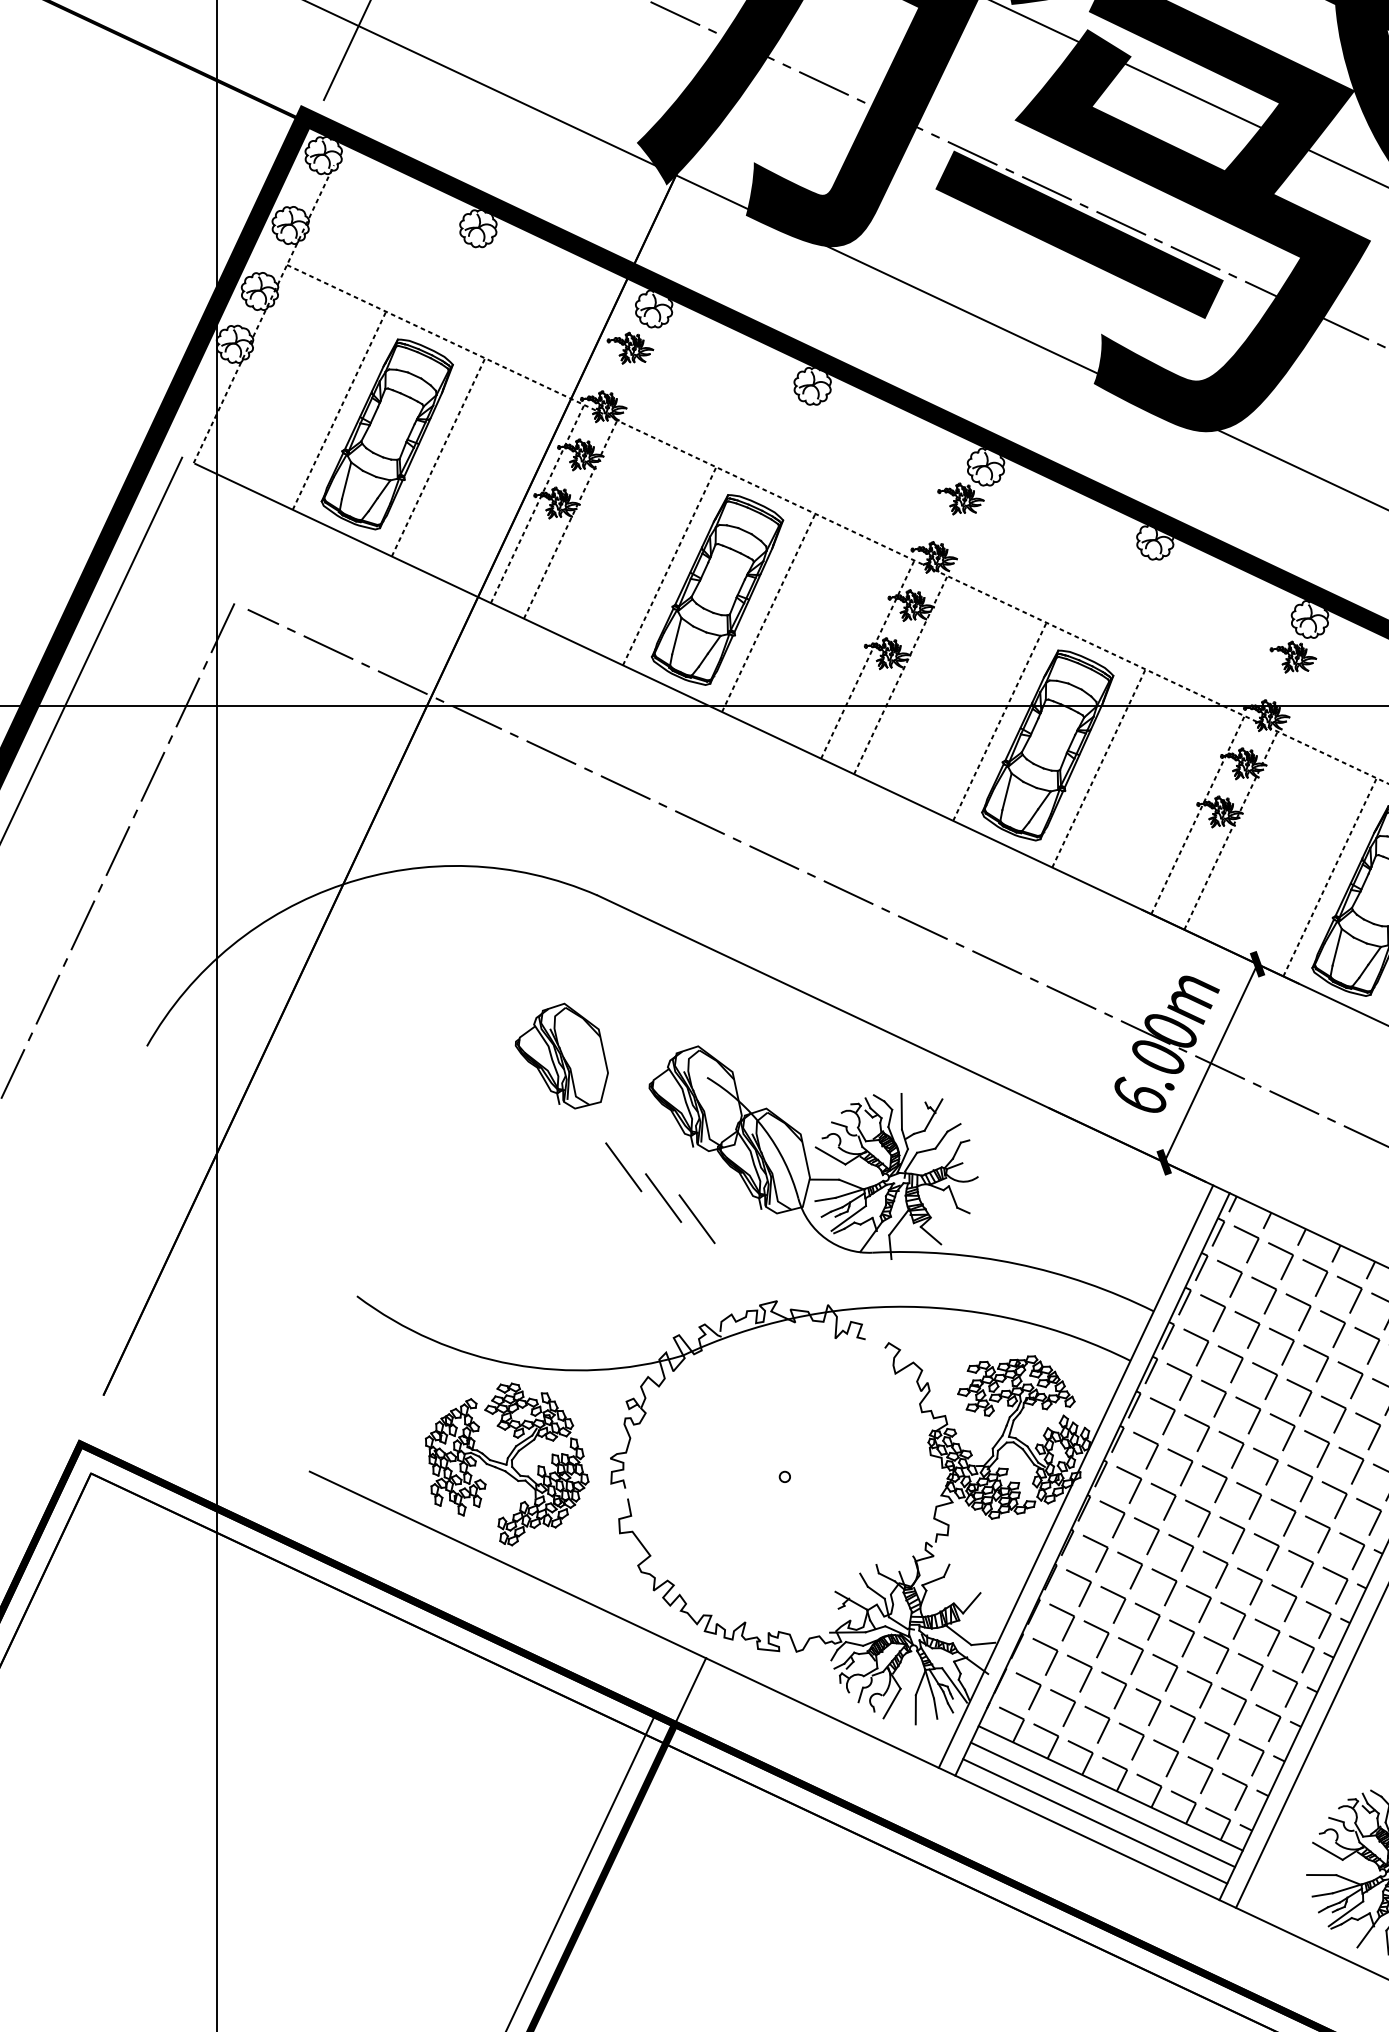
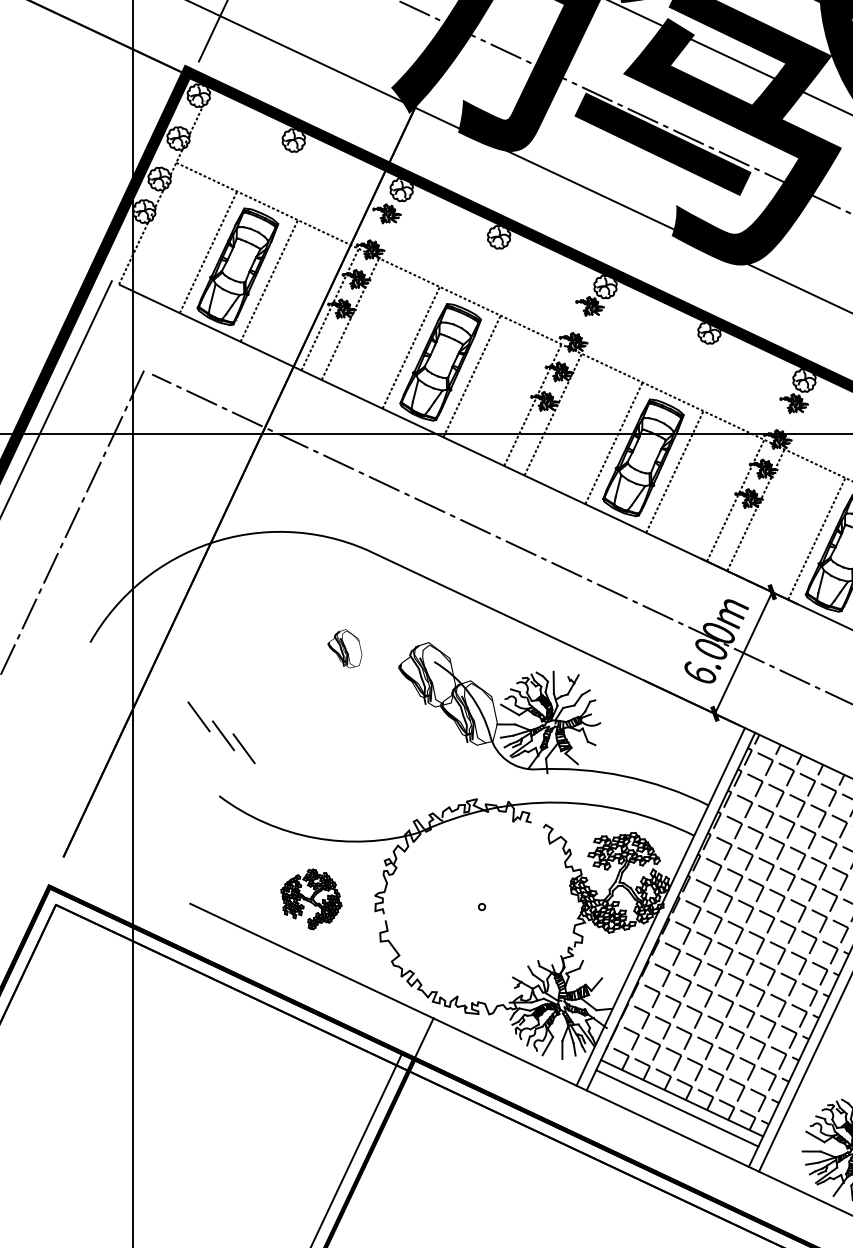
part: (560, 1055) -> (344, 648), size x0.6
part: (660, 1192) -> (221, 732), moved
part: (507, 1464) -> (311, 899), size x0.6
line: (1095, 1821) -> (672, 1118), removed

